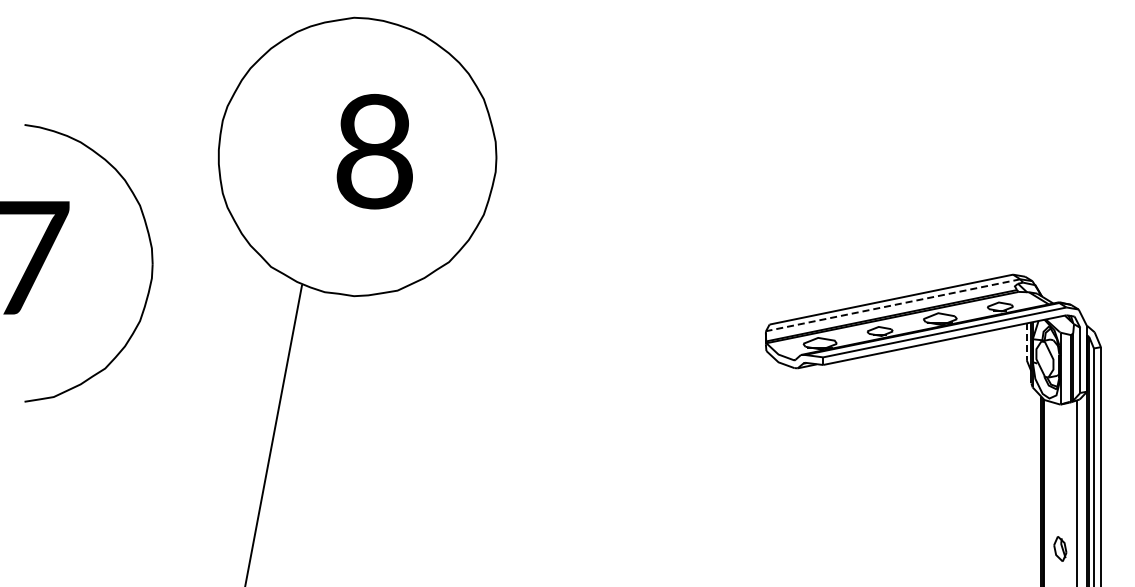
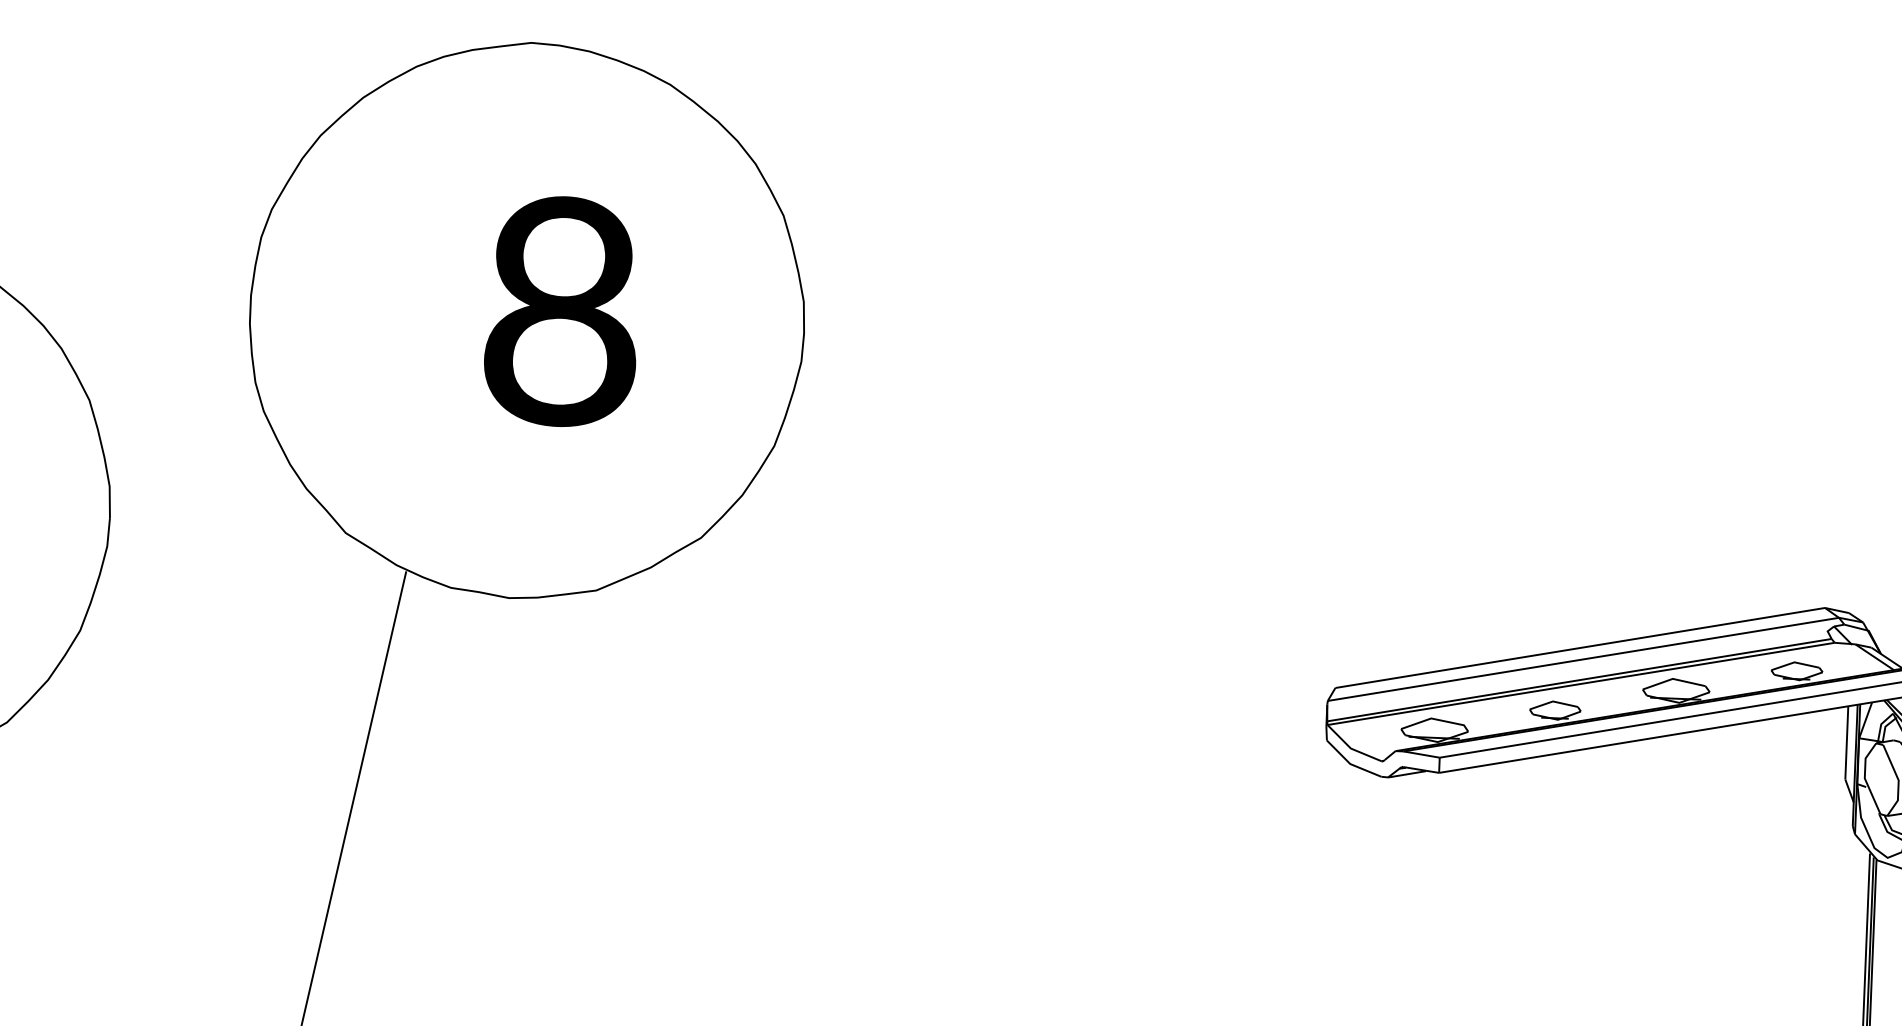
line: (893, 305) -> (1584, 659), dashed -> solid
line: (1026, 342) -> (1846, 744), dashed -> solid

